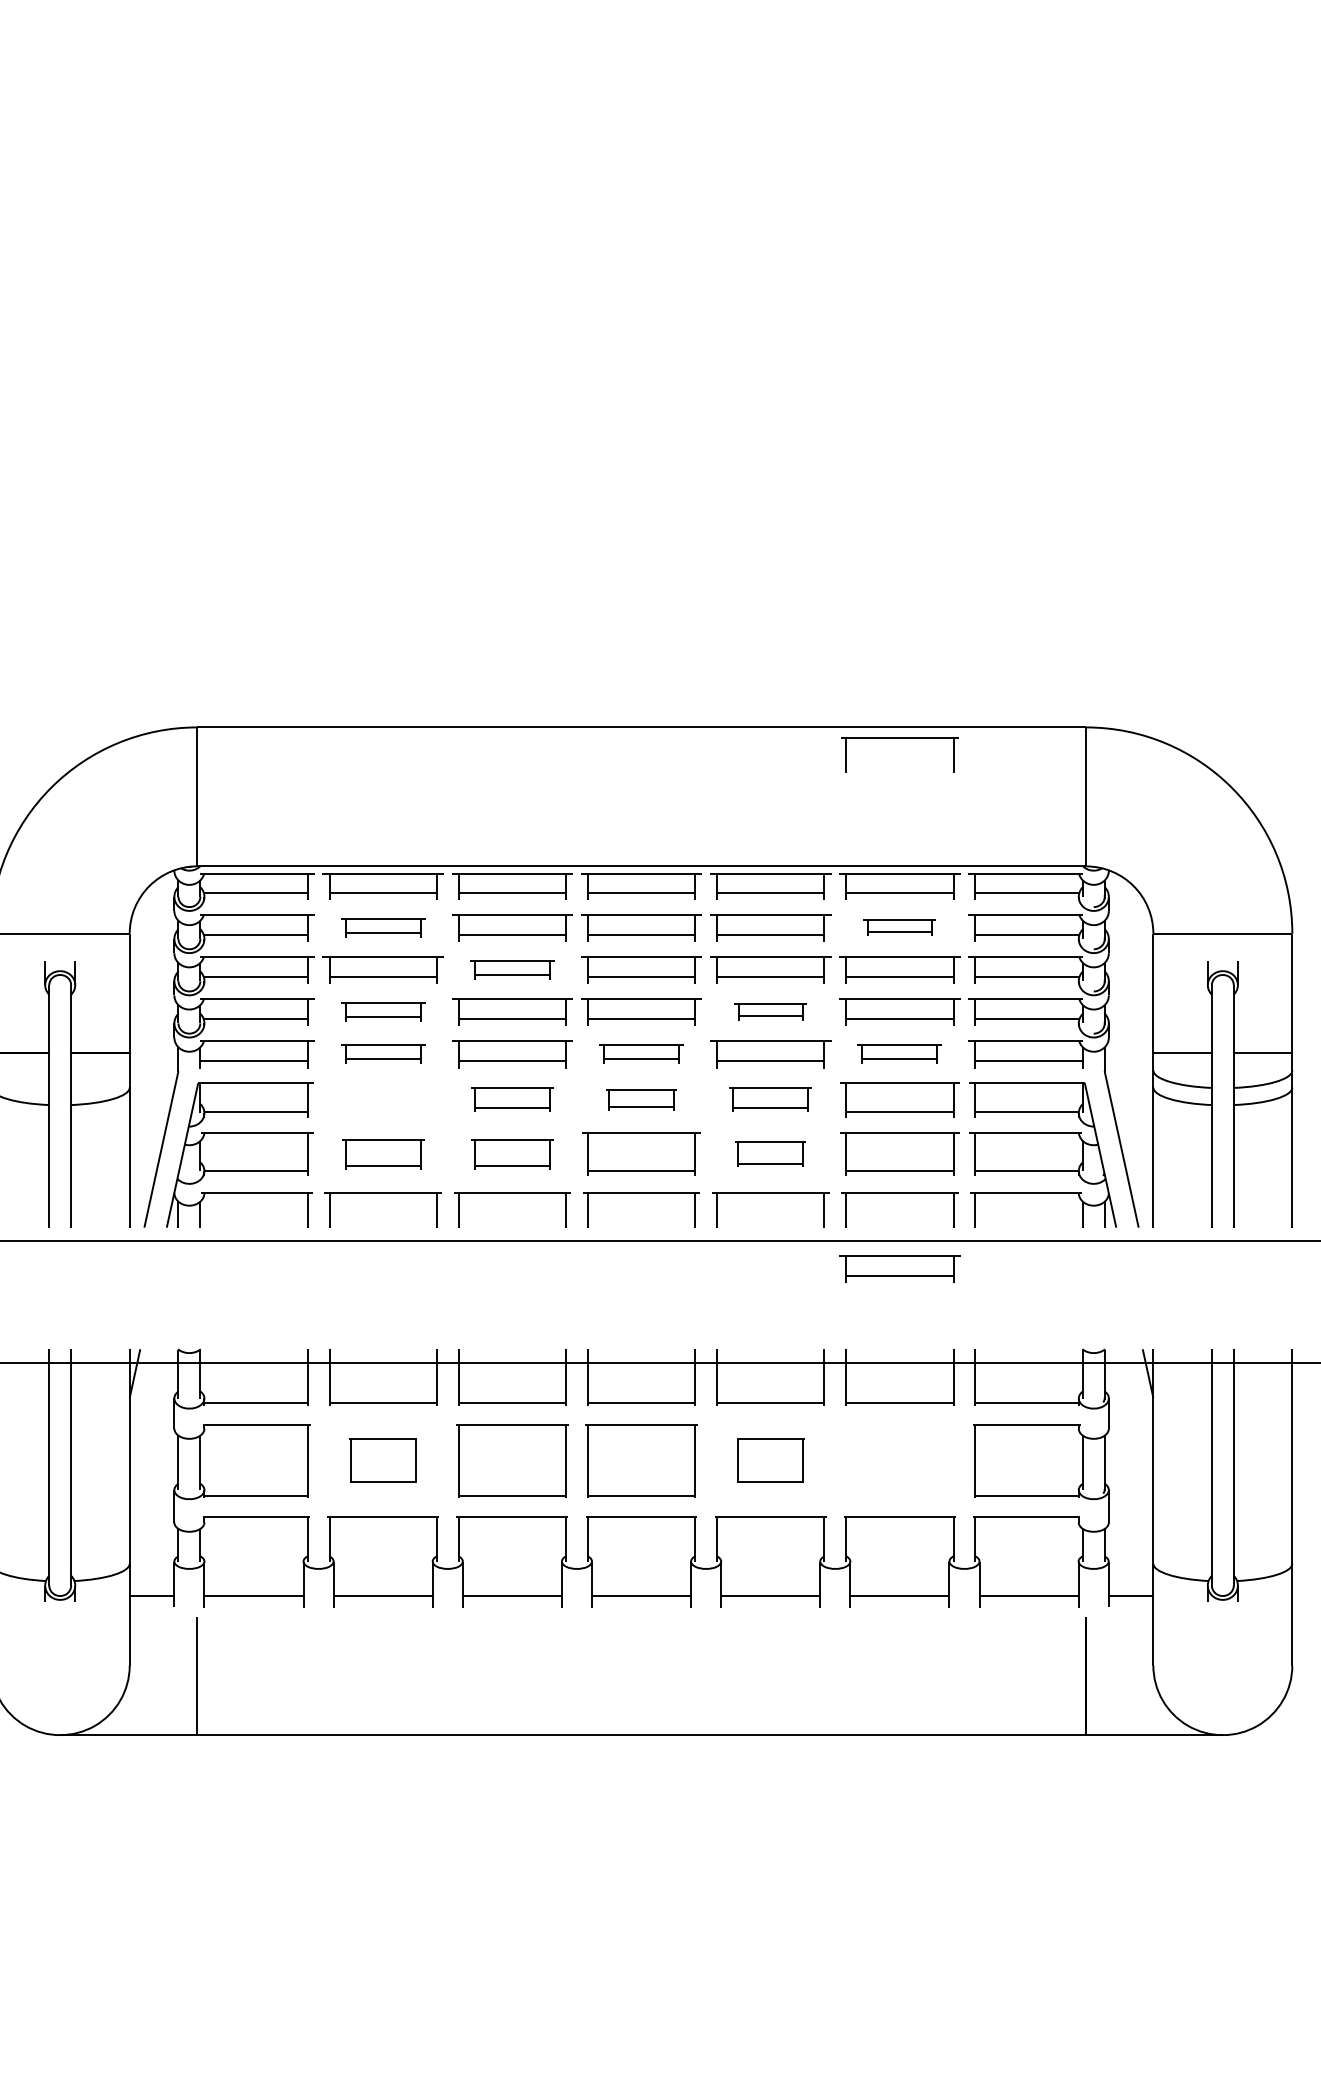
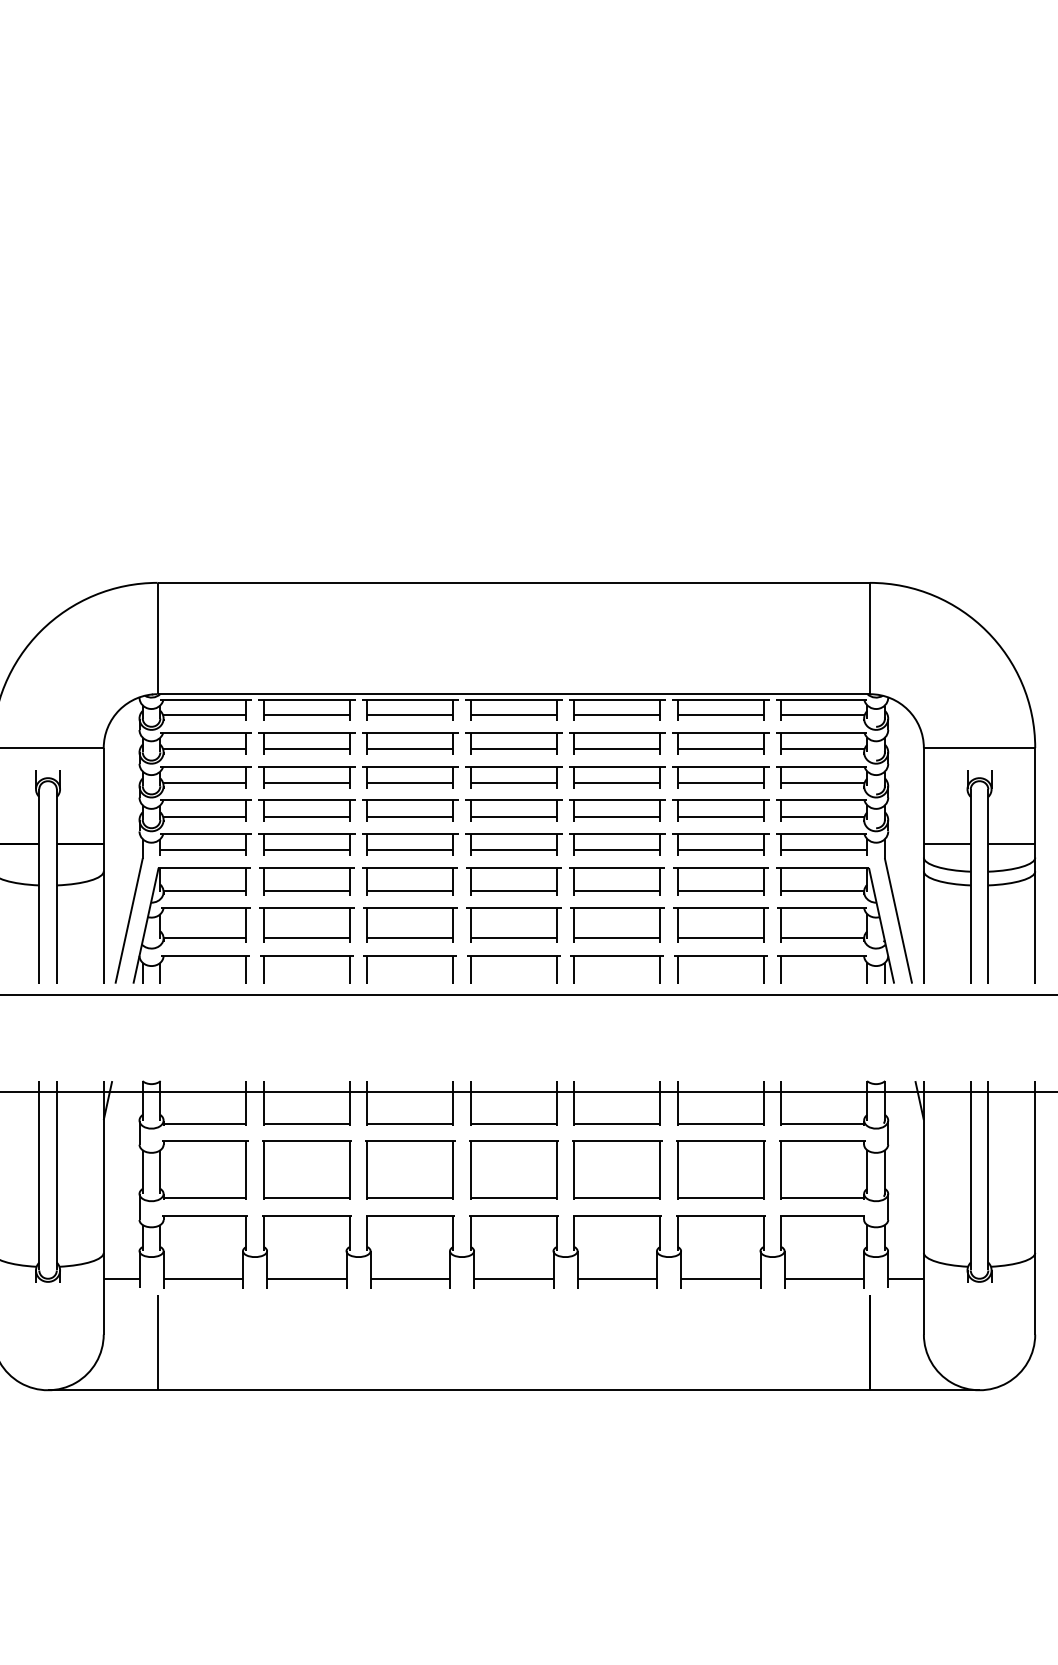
part: (899, 738) -> (720, 591), removed
part: (382, 927) -> (306, 743), size x1.43
part: (899, 927) -> (720, 743), size x1.67
part: (512, 969) -> (410, 776), size x1.43
part: (382, 1011) -> (306, 810), size x1.43
part: (770, 1011) -> (617, 810), size x1.67
part: (382, 1054) -> (306, 844), size x1.43
part: (641, 1054) -> (513, 844), size x1.43
part: (899, 1054) -> (720, 844), size x1.43
part: (382, 1099) -> (306, 880), added
part: (512, 1099) -> (410, 880), size x1.43
part: (641, 1099) -> (513, 880), size x1.67
part: (770, 1099) -> (617, 880), size x1.43
part: (383, 1153) -> (307, 924), size x1.43
part: (512, 1153) -> (410, 924), size x1.43
part: (770, 1153) -> (617, 924), size x1.67
part: (899, 1268) -> (720, 1016), removed
part: (383, 1460) -> (307, 1170), size x1.67
part: (770, 1460) -> (617, 1170), size x1.67
part: (899, 1460) -> (720, 1170), added

